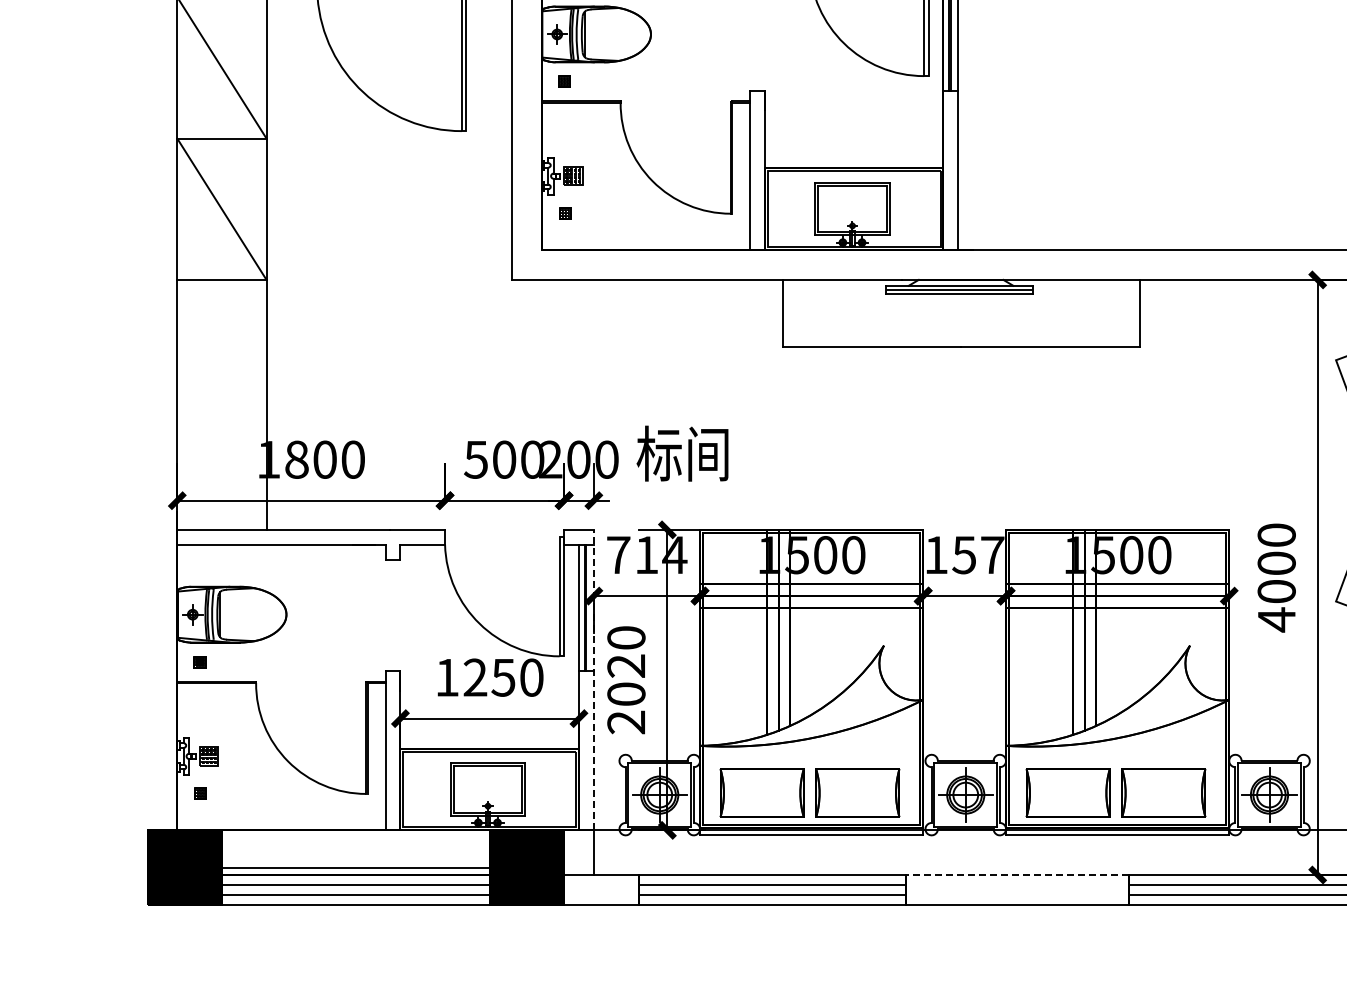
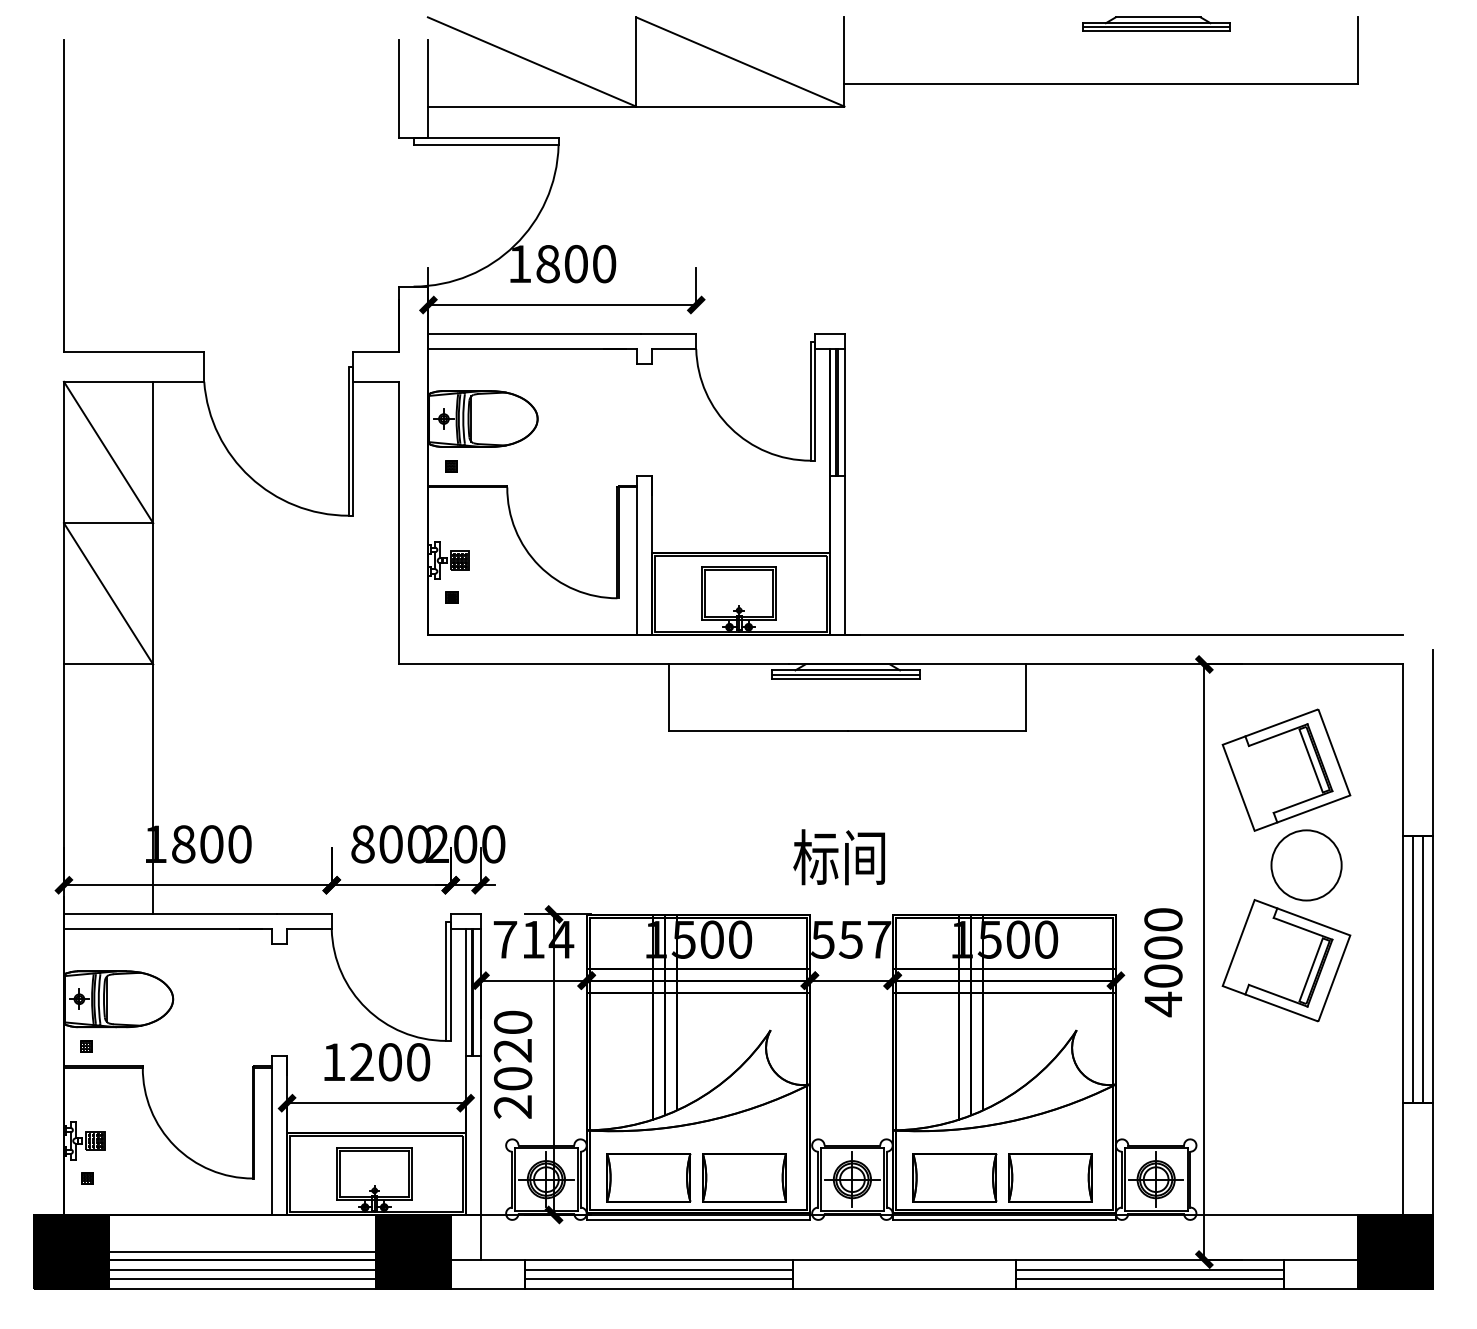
text: (681, 453) -> (838, 857), moved
text: (475, 459) -> (362, 844), 500 -> 800
text: (935, 554) -> (822, 939), 157 -> 557
text: (502, 677) -> (389, 1062), 1250 -> 1200
line: (593, 679) -> (480, 1064), dashed -> solid
line: (1017, 874) -> (904, 1259), dashed -> solid

